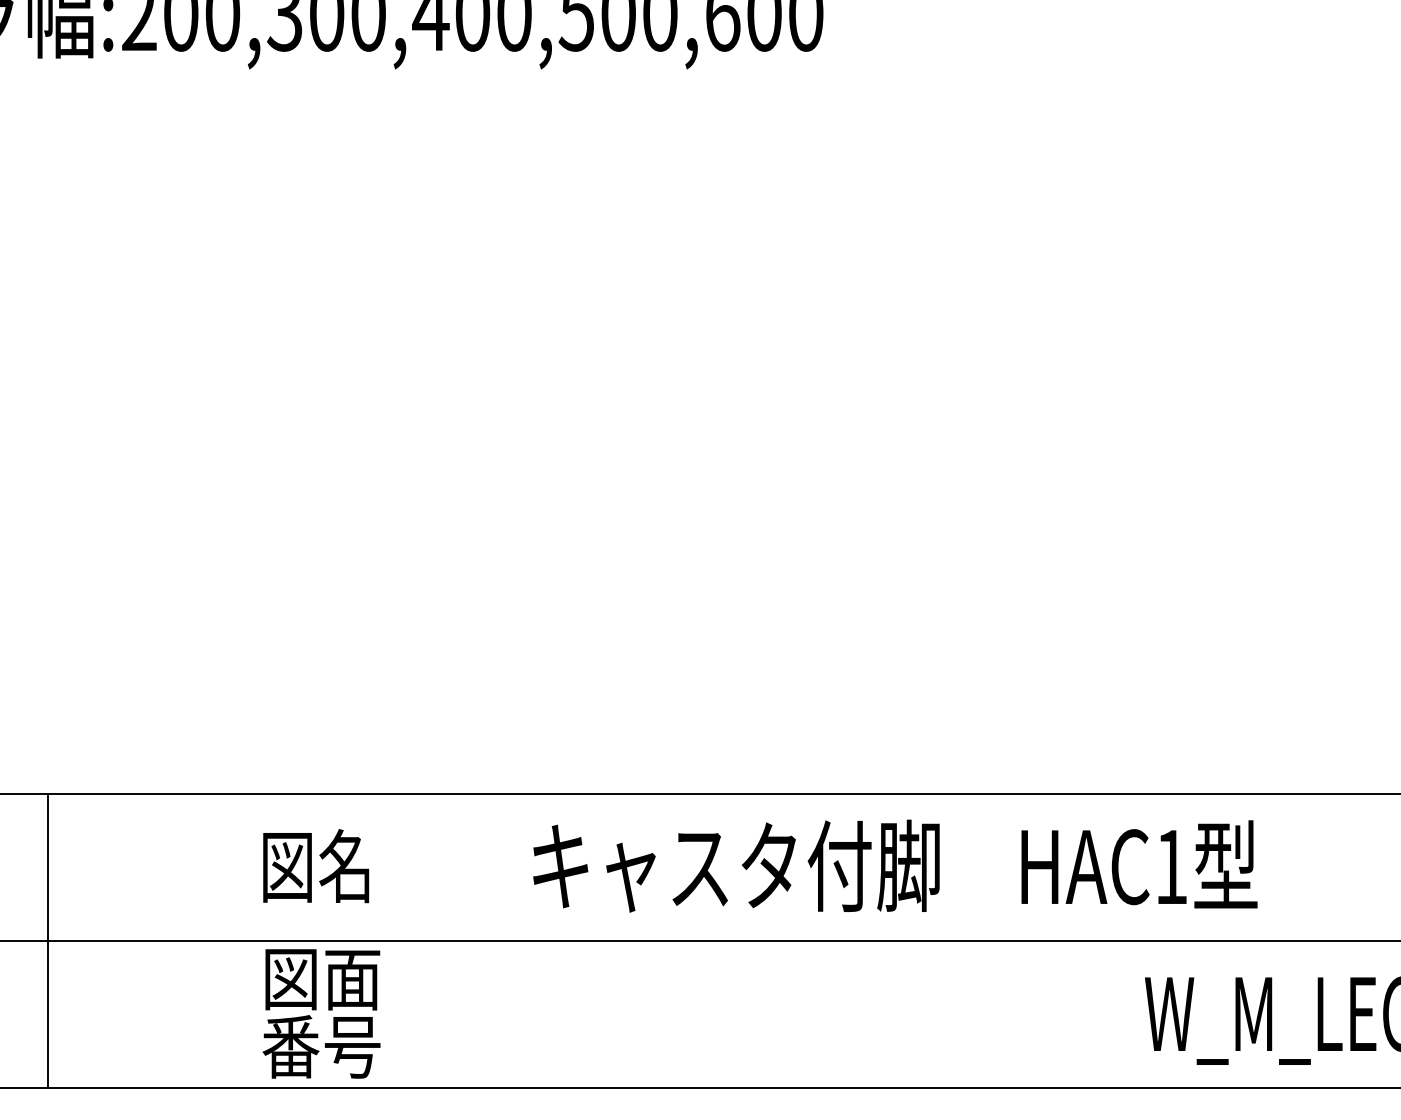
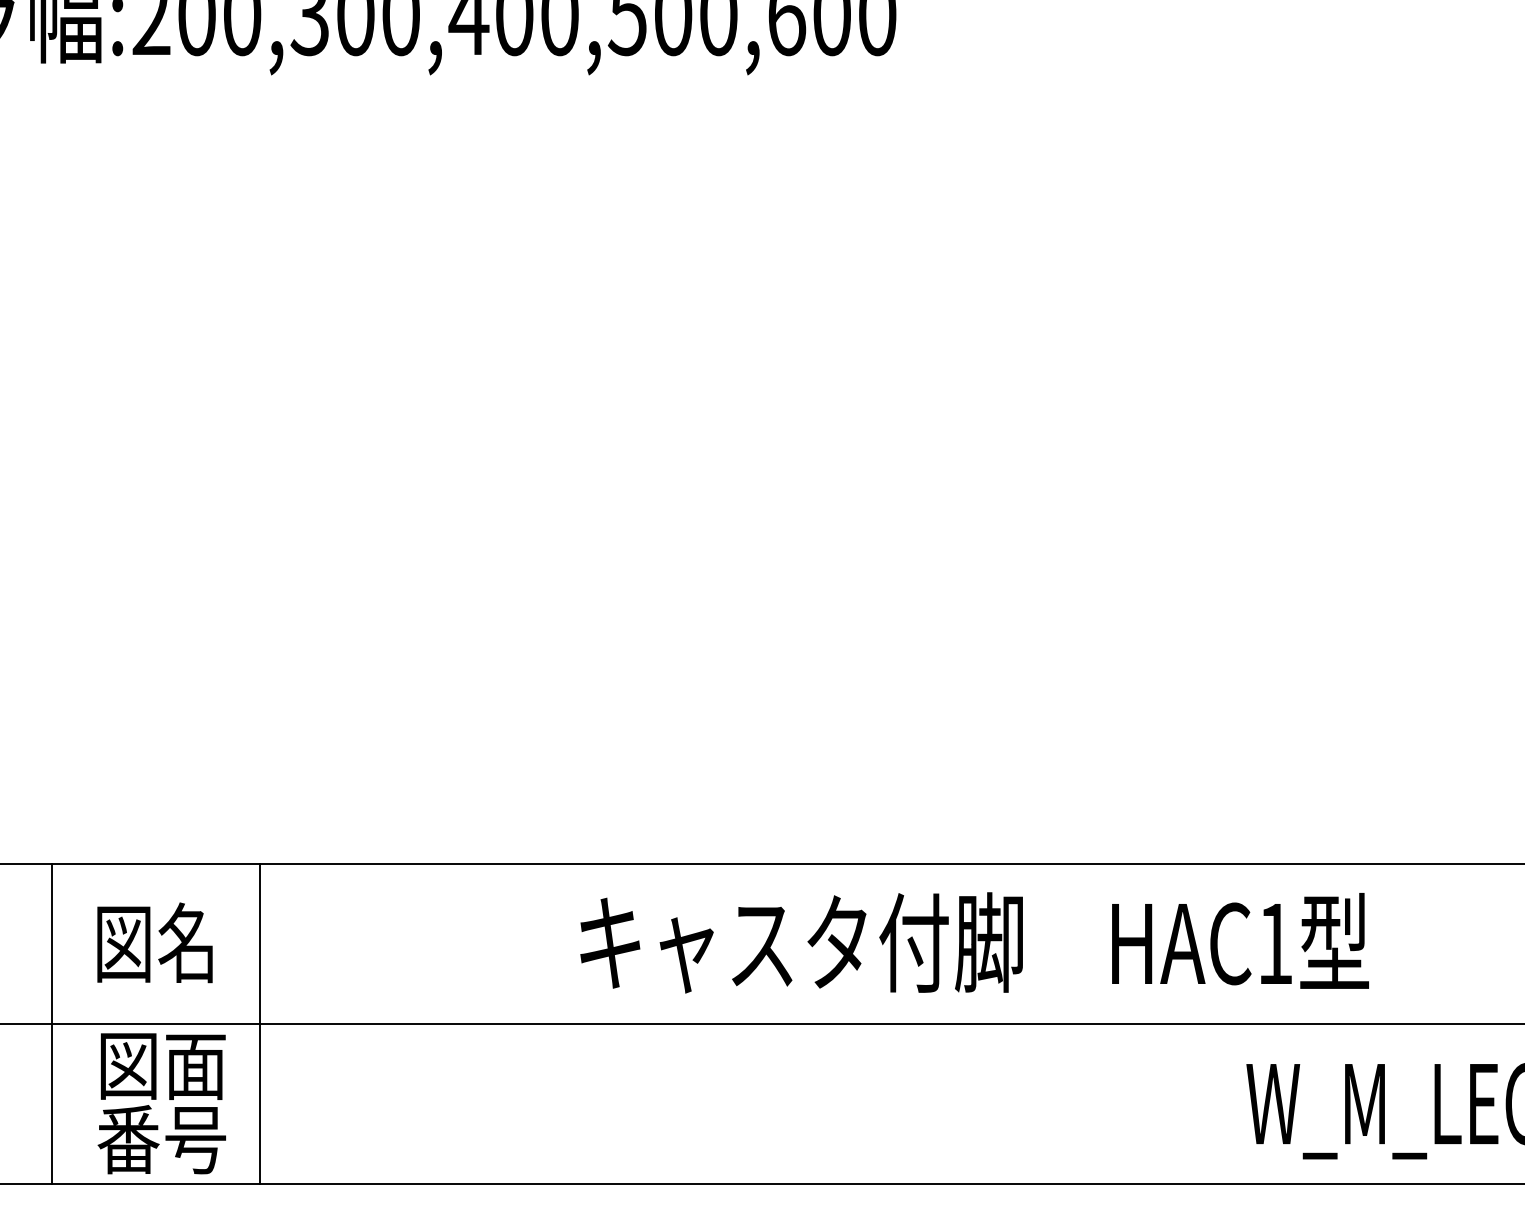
text: (315, 865) -> (154, 942), moved
line: (238, 940) -> (259, 1023), added
text: (321, 1013) -> (161, 1103), moved

